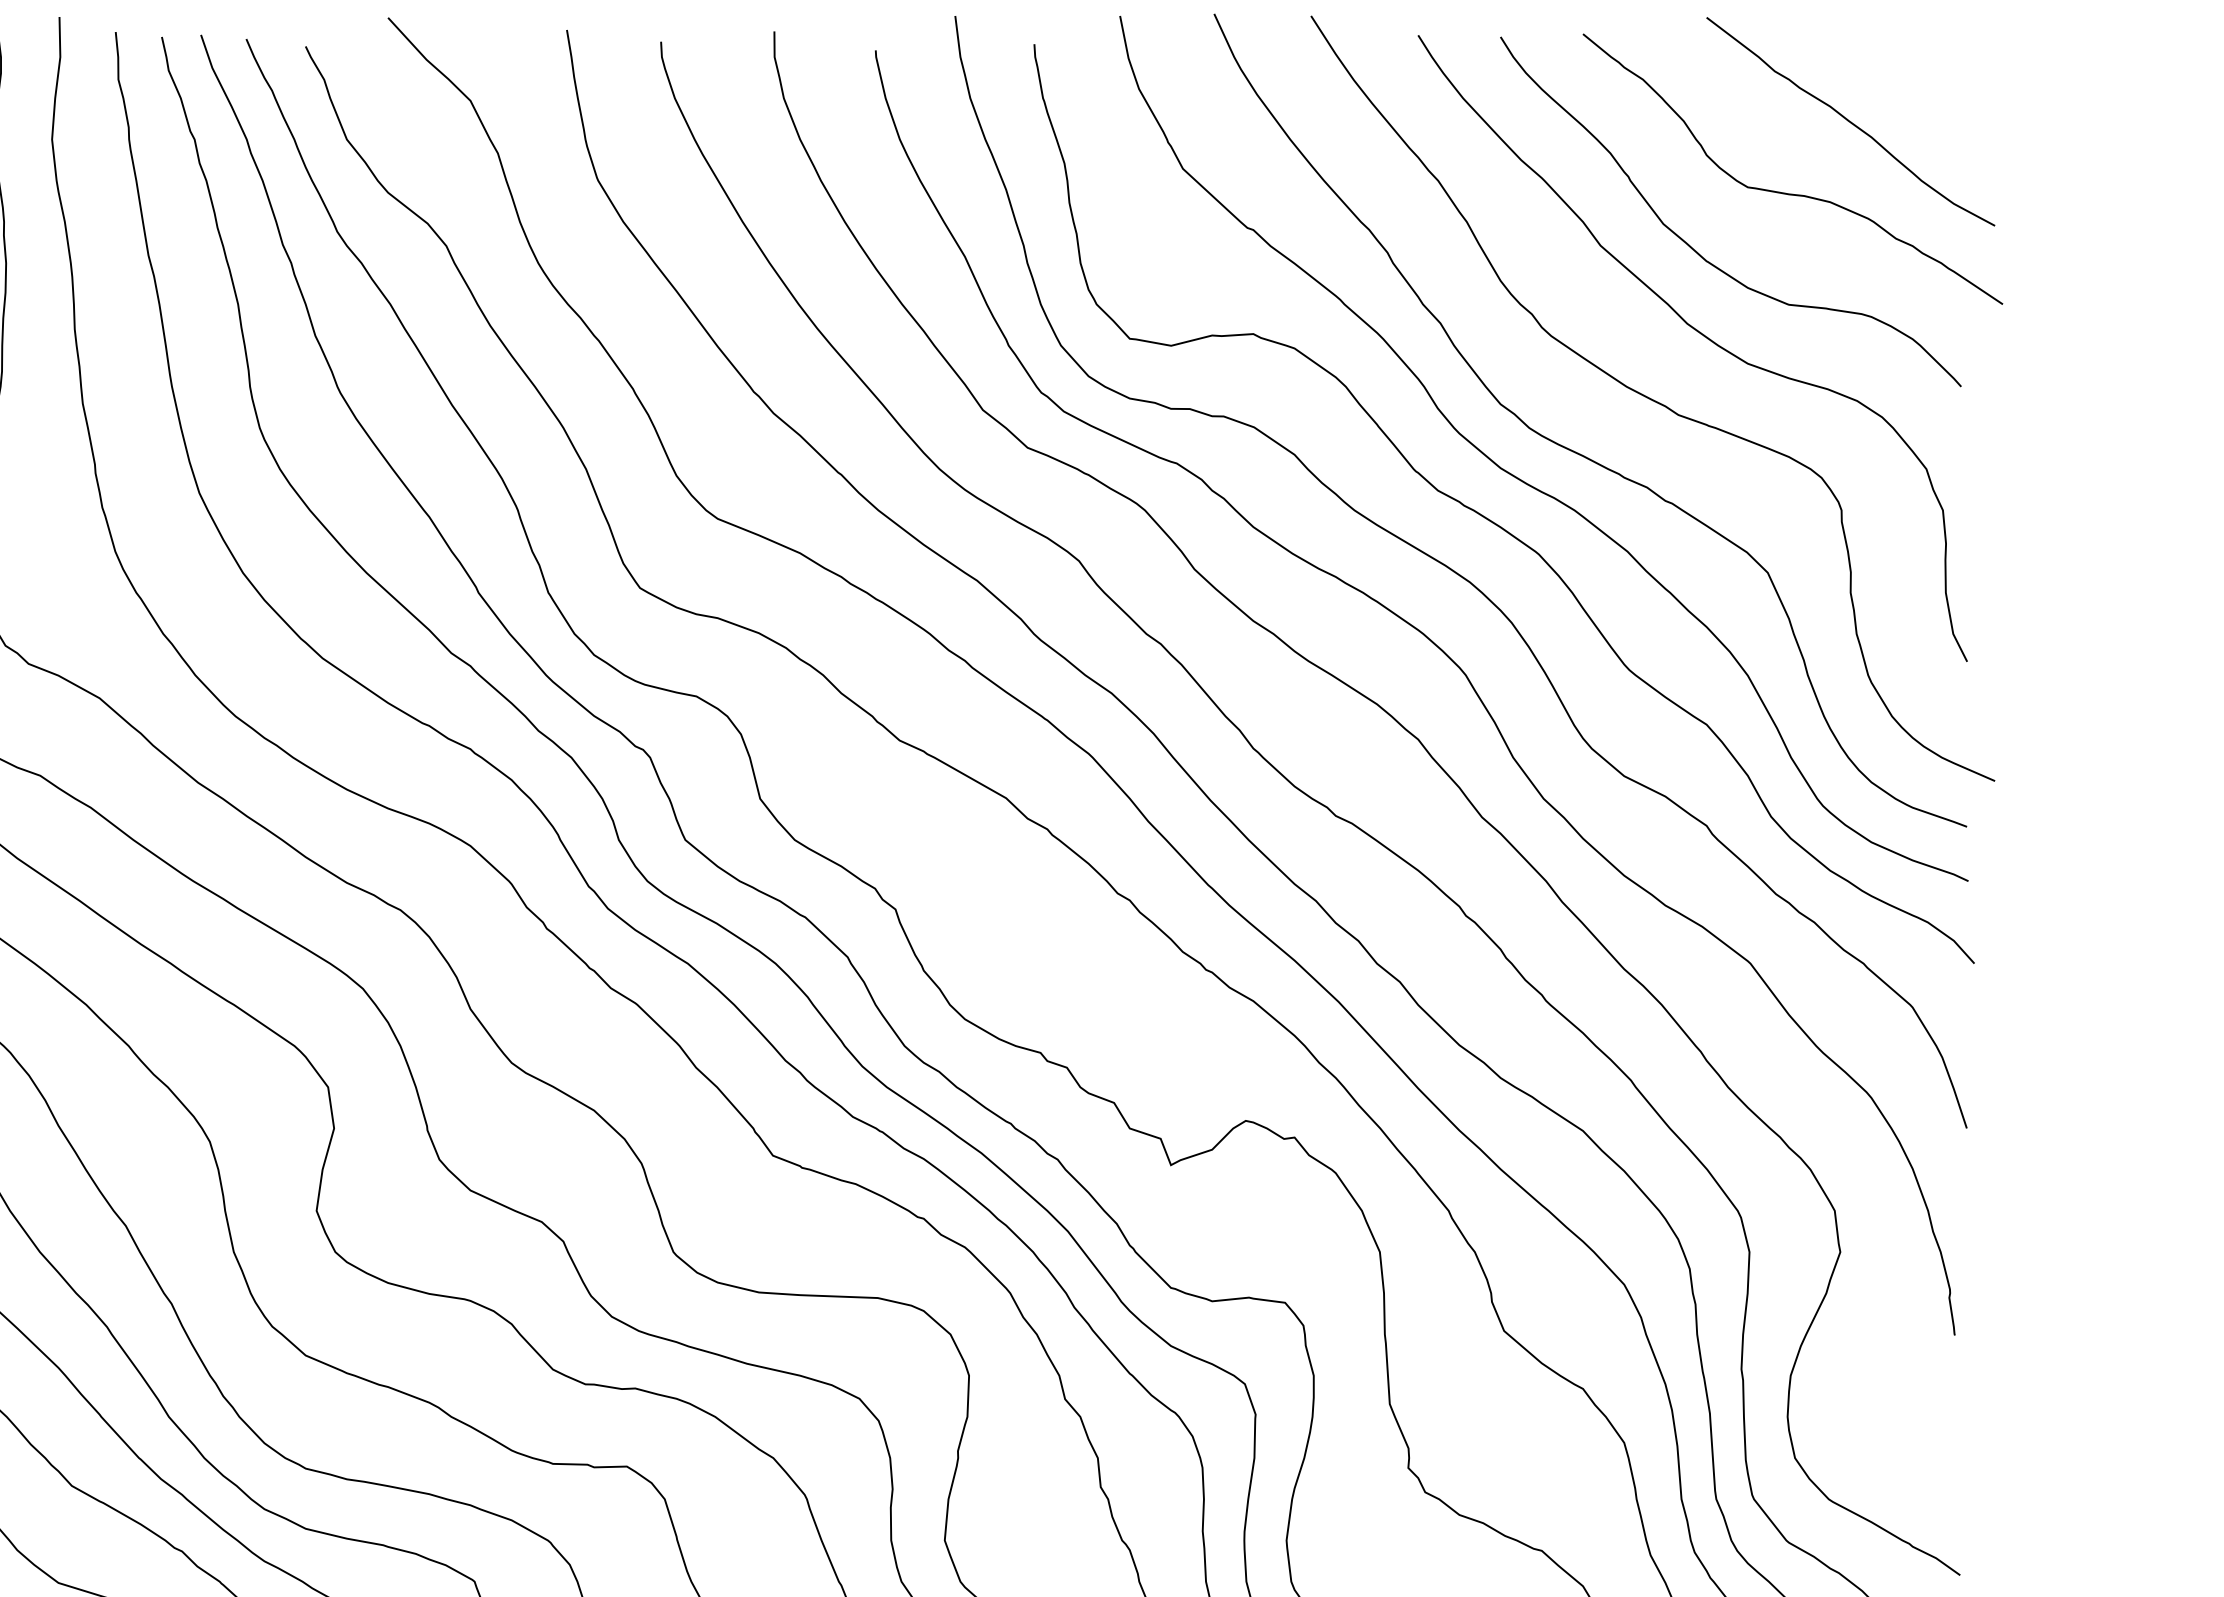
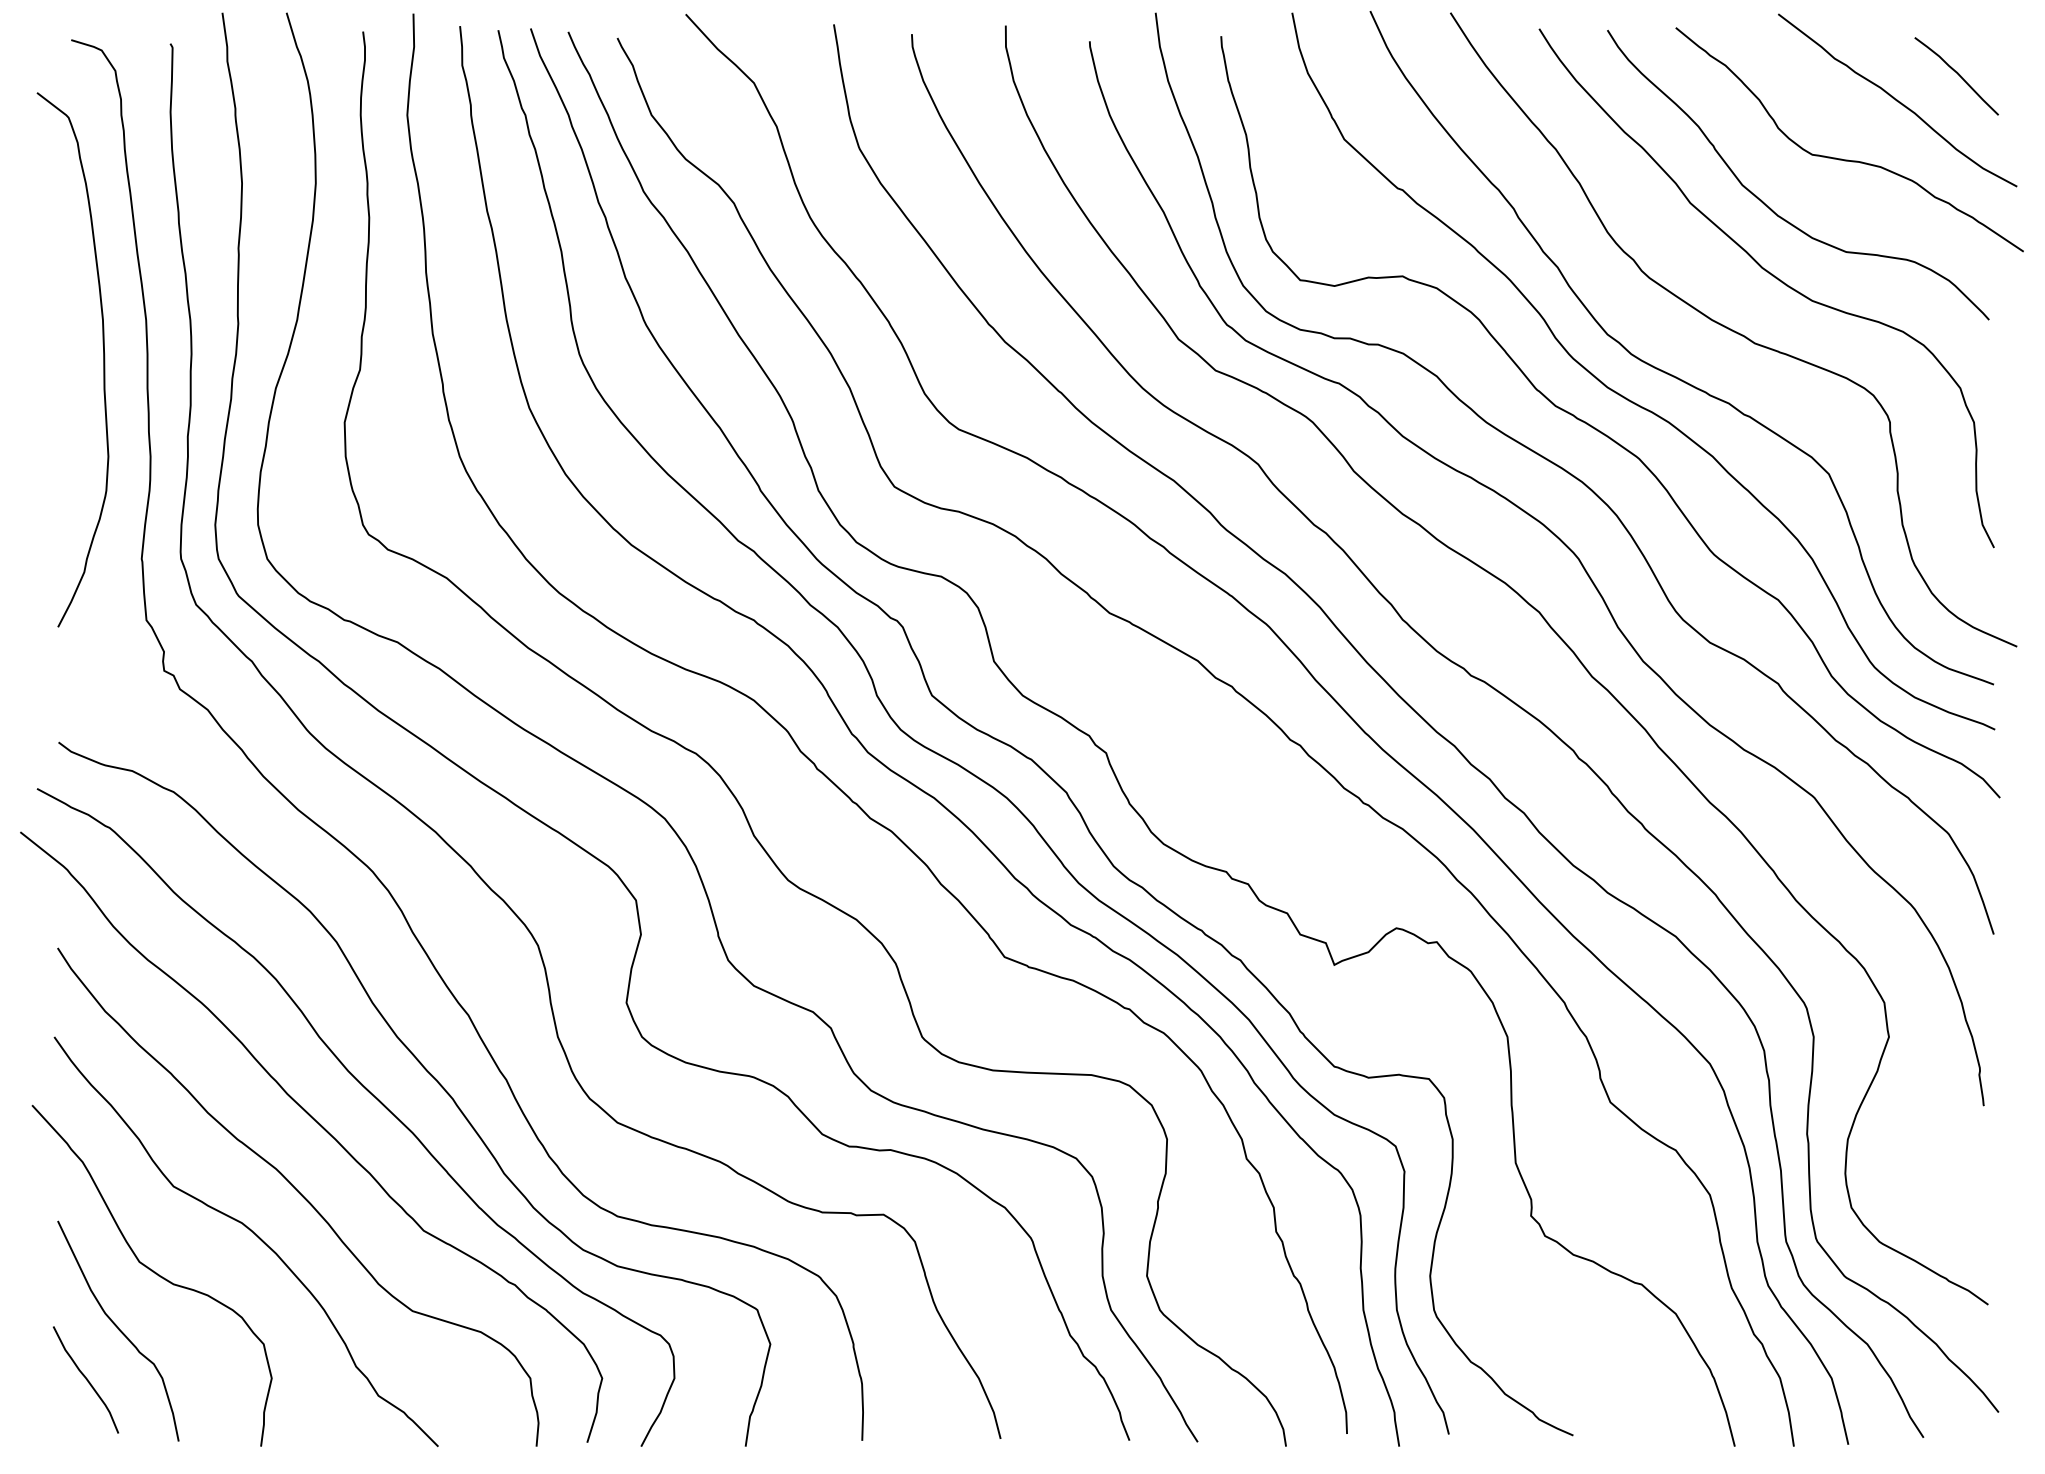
curve: (1923, 90) -> (1957, 74), added

